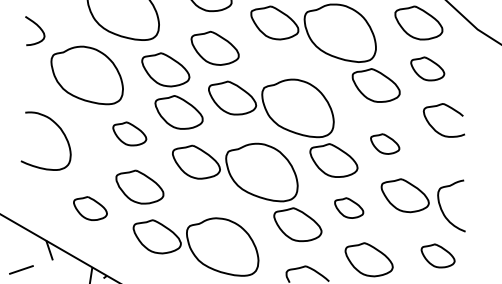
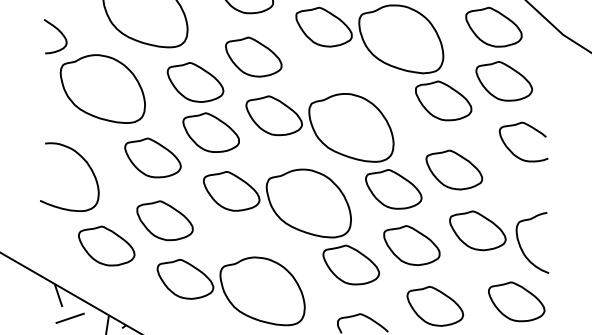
curve: (38, 27) -> (59, 32), moved
part: (427, 68) -> (504, 80), size x1.43
part: (60, 130) -> (86, 164), moved
part: (129, 133) -> (152, 157), size x1.43
part: (384, 143) -> (453, 169), size x1.67
part: (348, 207) -> (410, 244), size x1.67
part: (90, 208) -> (106, 245), size x1.43
part: (437, 255) -> (515, 301), size x1.43
line: (21, 269) -> (70, 317), moved

